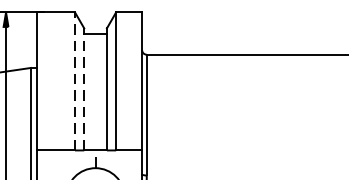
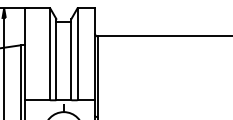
line: (75, 80) -> (50, 53), dashed -> solid
line: (84, 89) -> (56, 59), dashed -> solid

